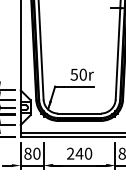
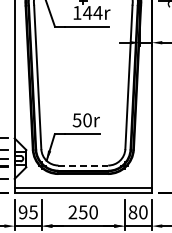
line: (79, 113) -> (83, 165), solid -> dashed
text: (31, 153) -> (27, 212), 80 -> 95
text: (78, 153) -> (82, 212), 240 -> 250

